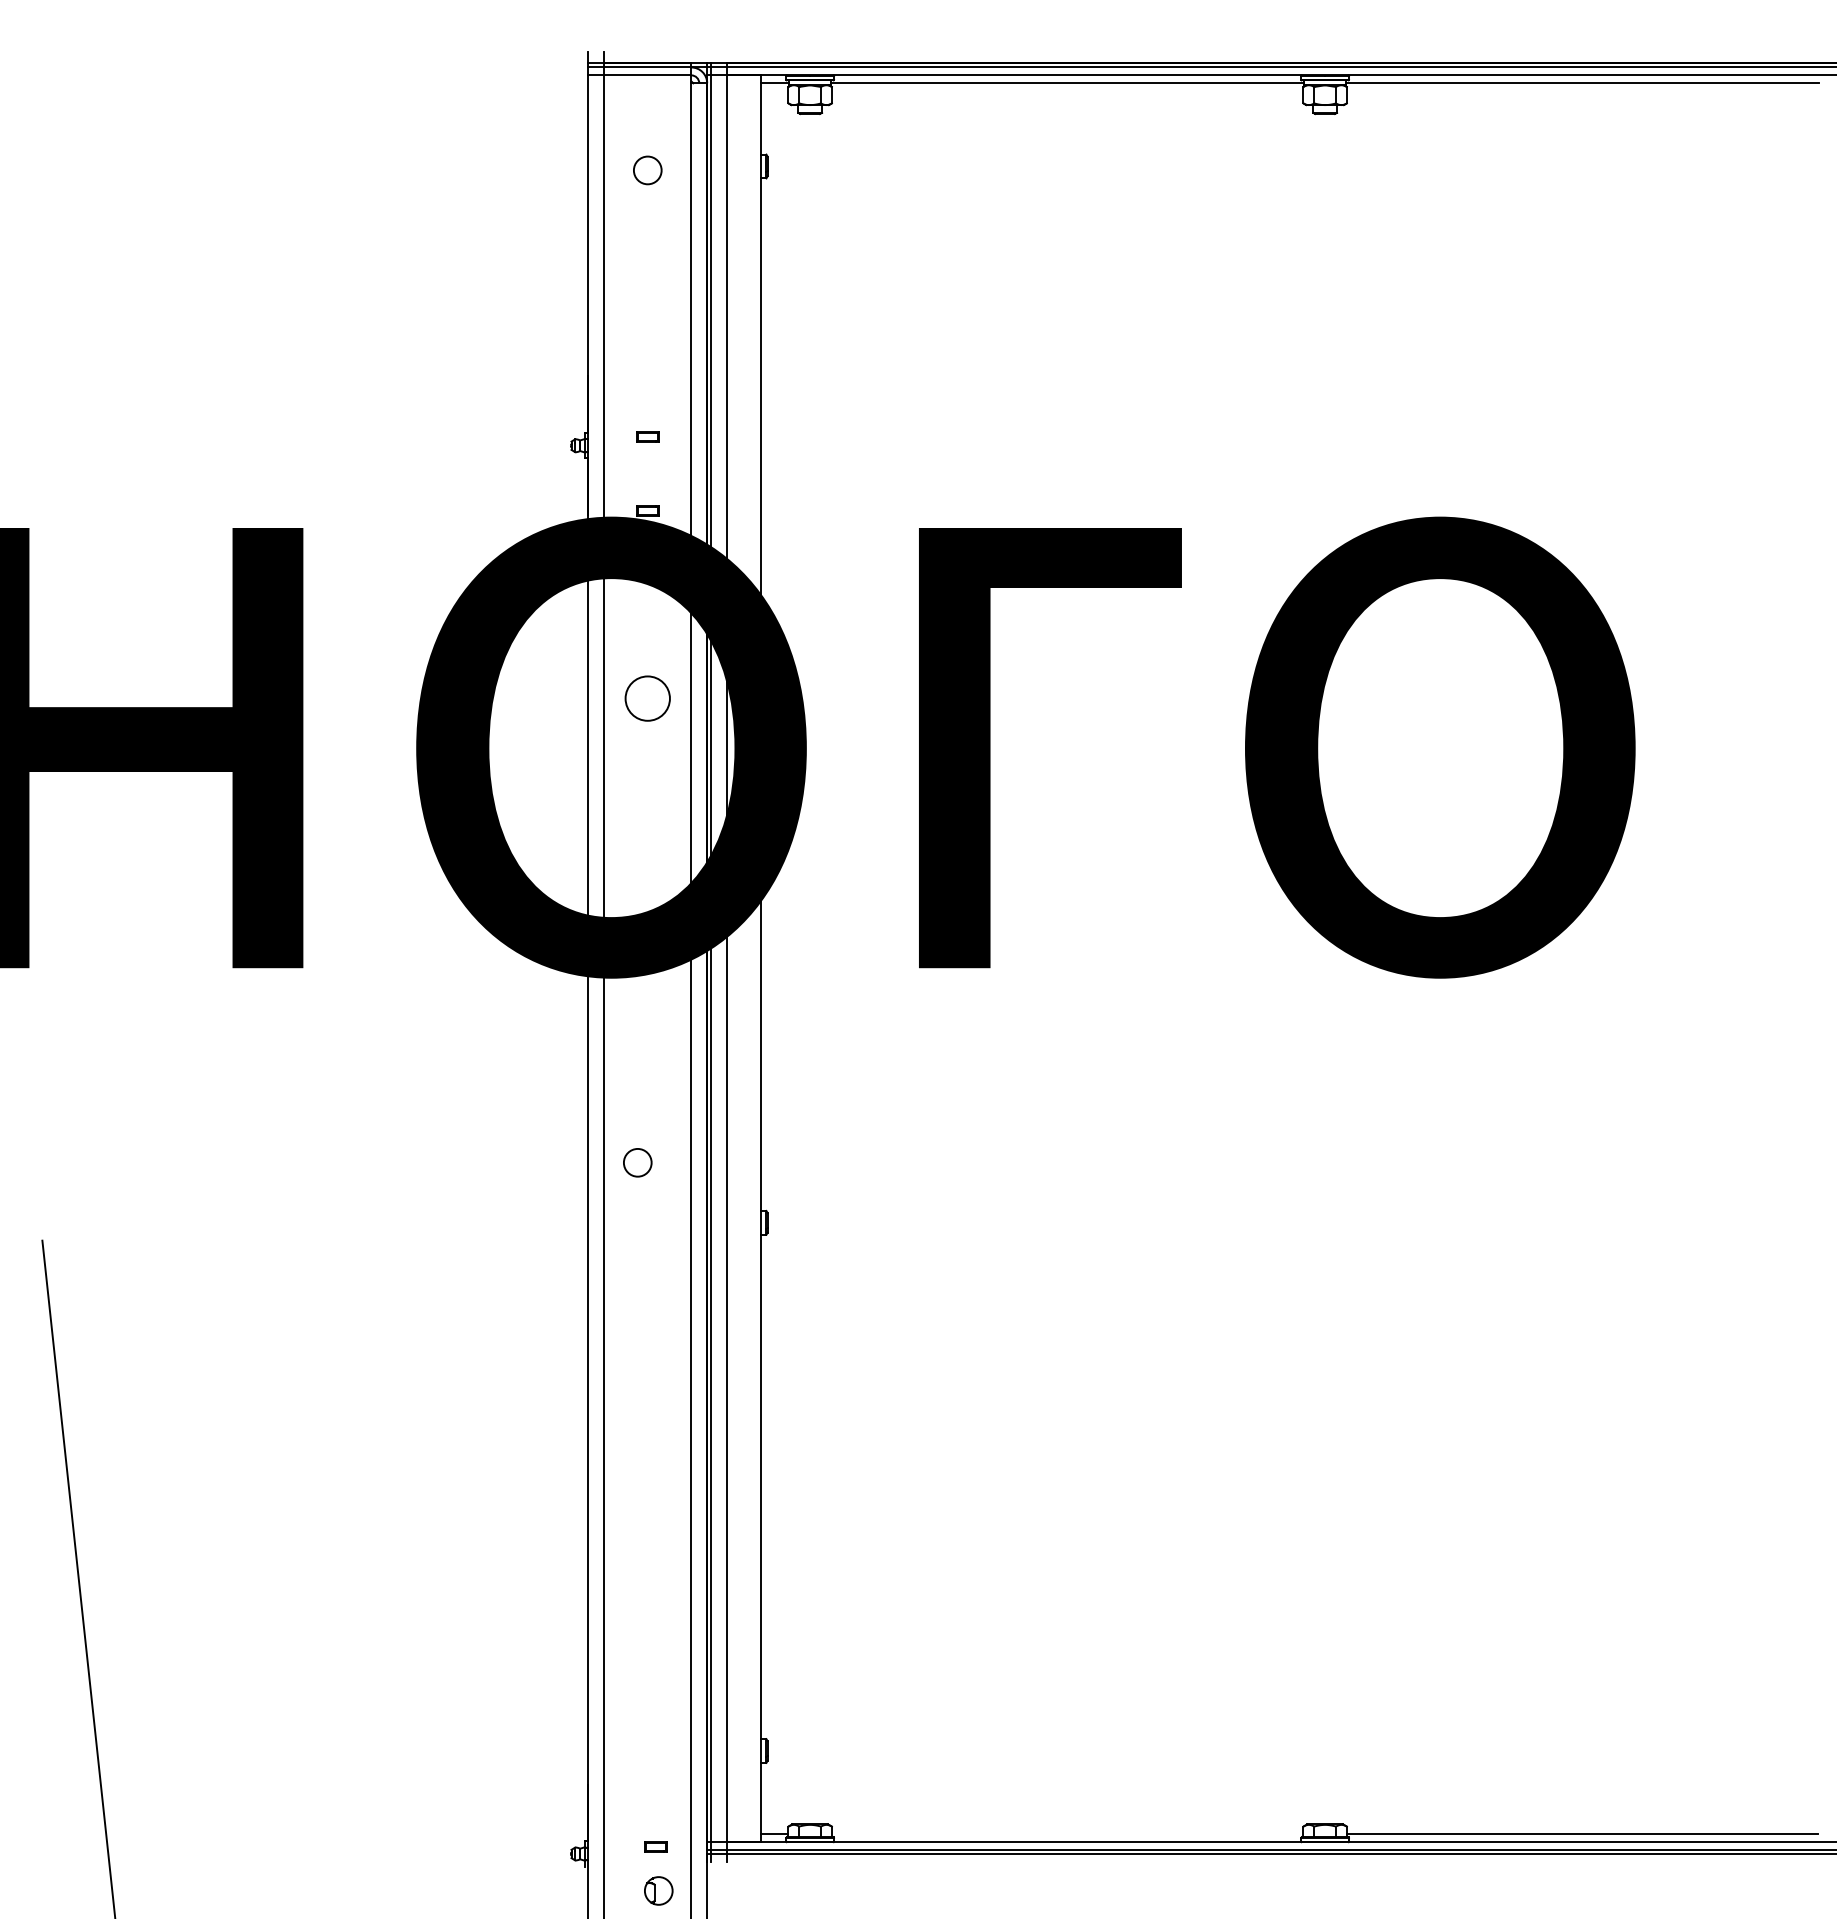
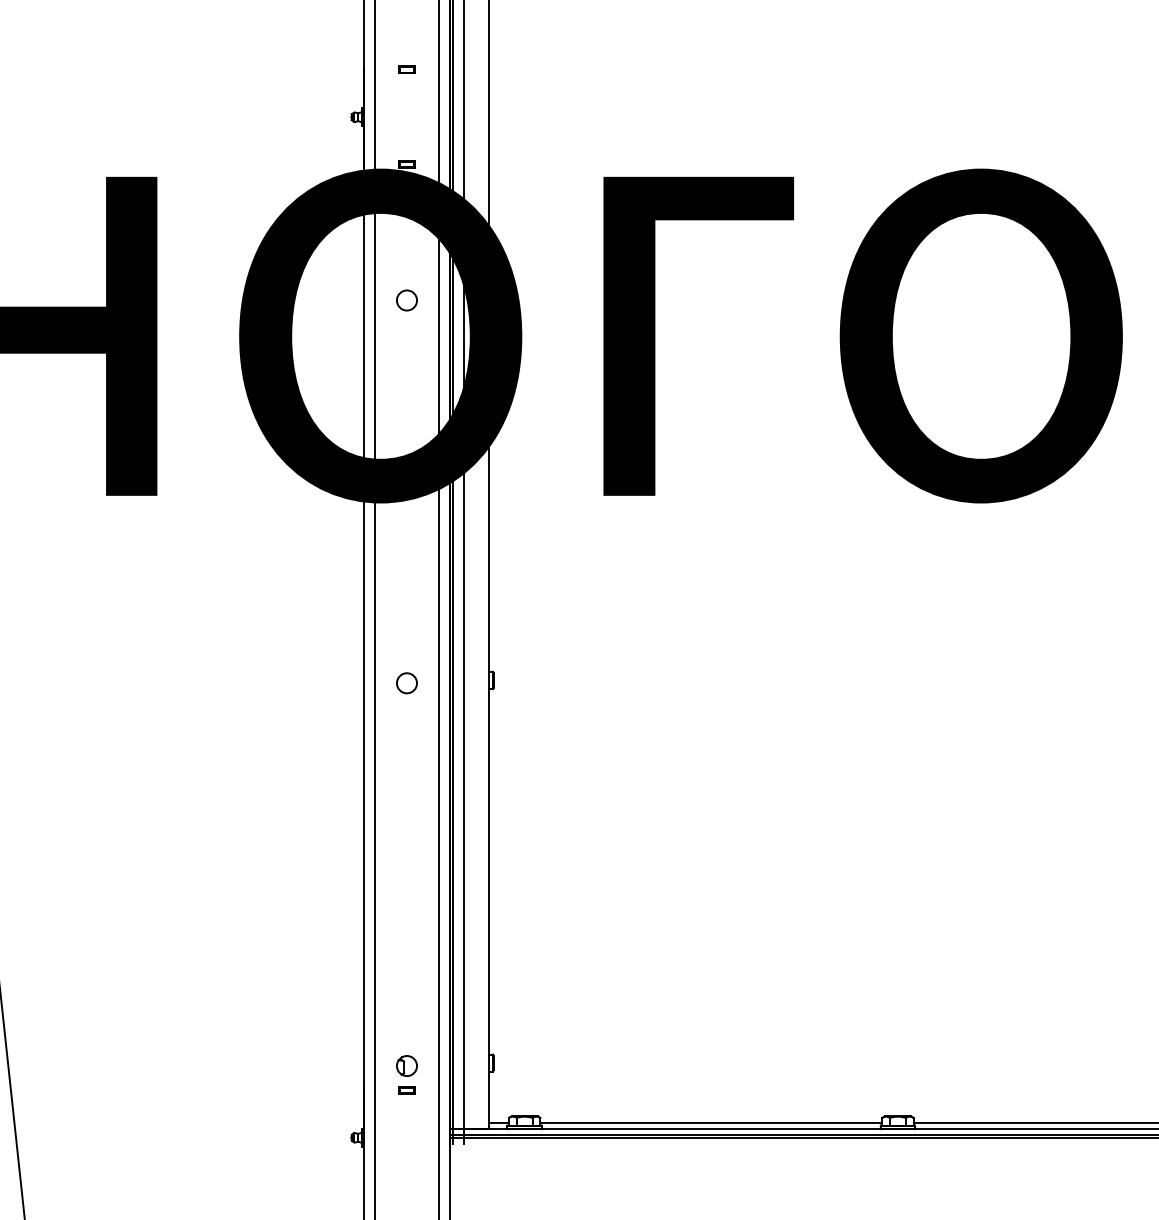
part: (647, 436) -> (406, 69), moved
circle: (647, 698) -> (406, 300), size x0.62
circle: (637, 1162) -> (406, 683), moved
line: (1067, 1834) -> (711, 1123), added
part: (655, 1846) -> (406, 1090), moved
part: (658, 1890) -> (406, 1065), moved

